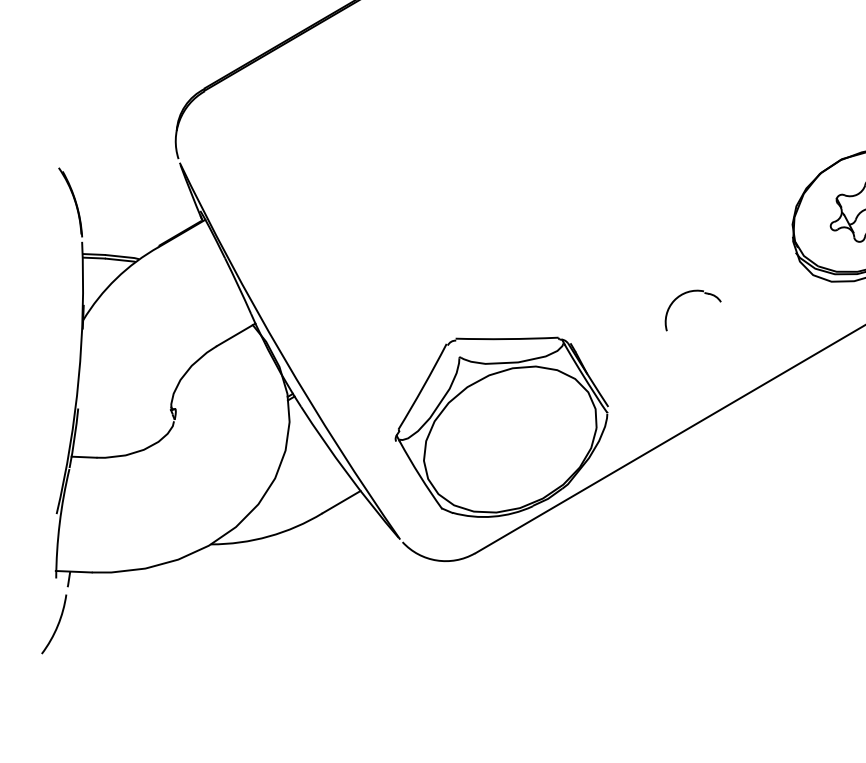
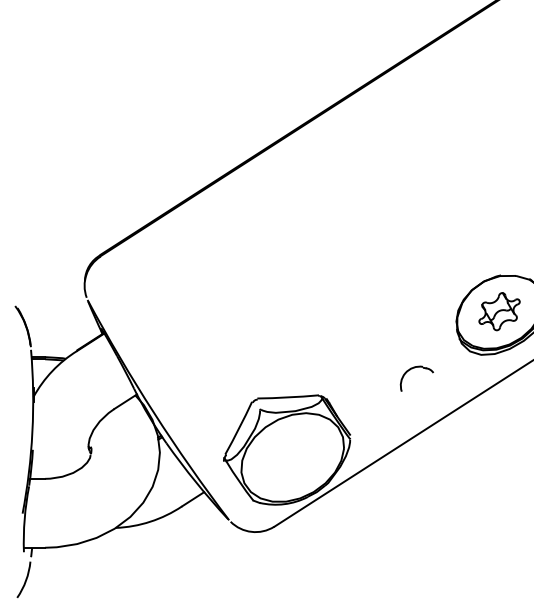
part: (686, 294) -> (412, 369), moved

